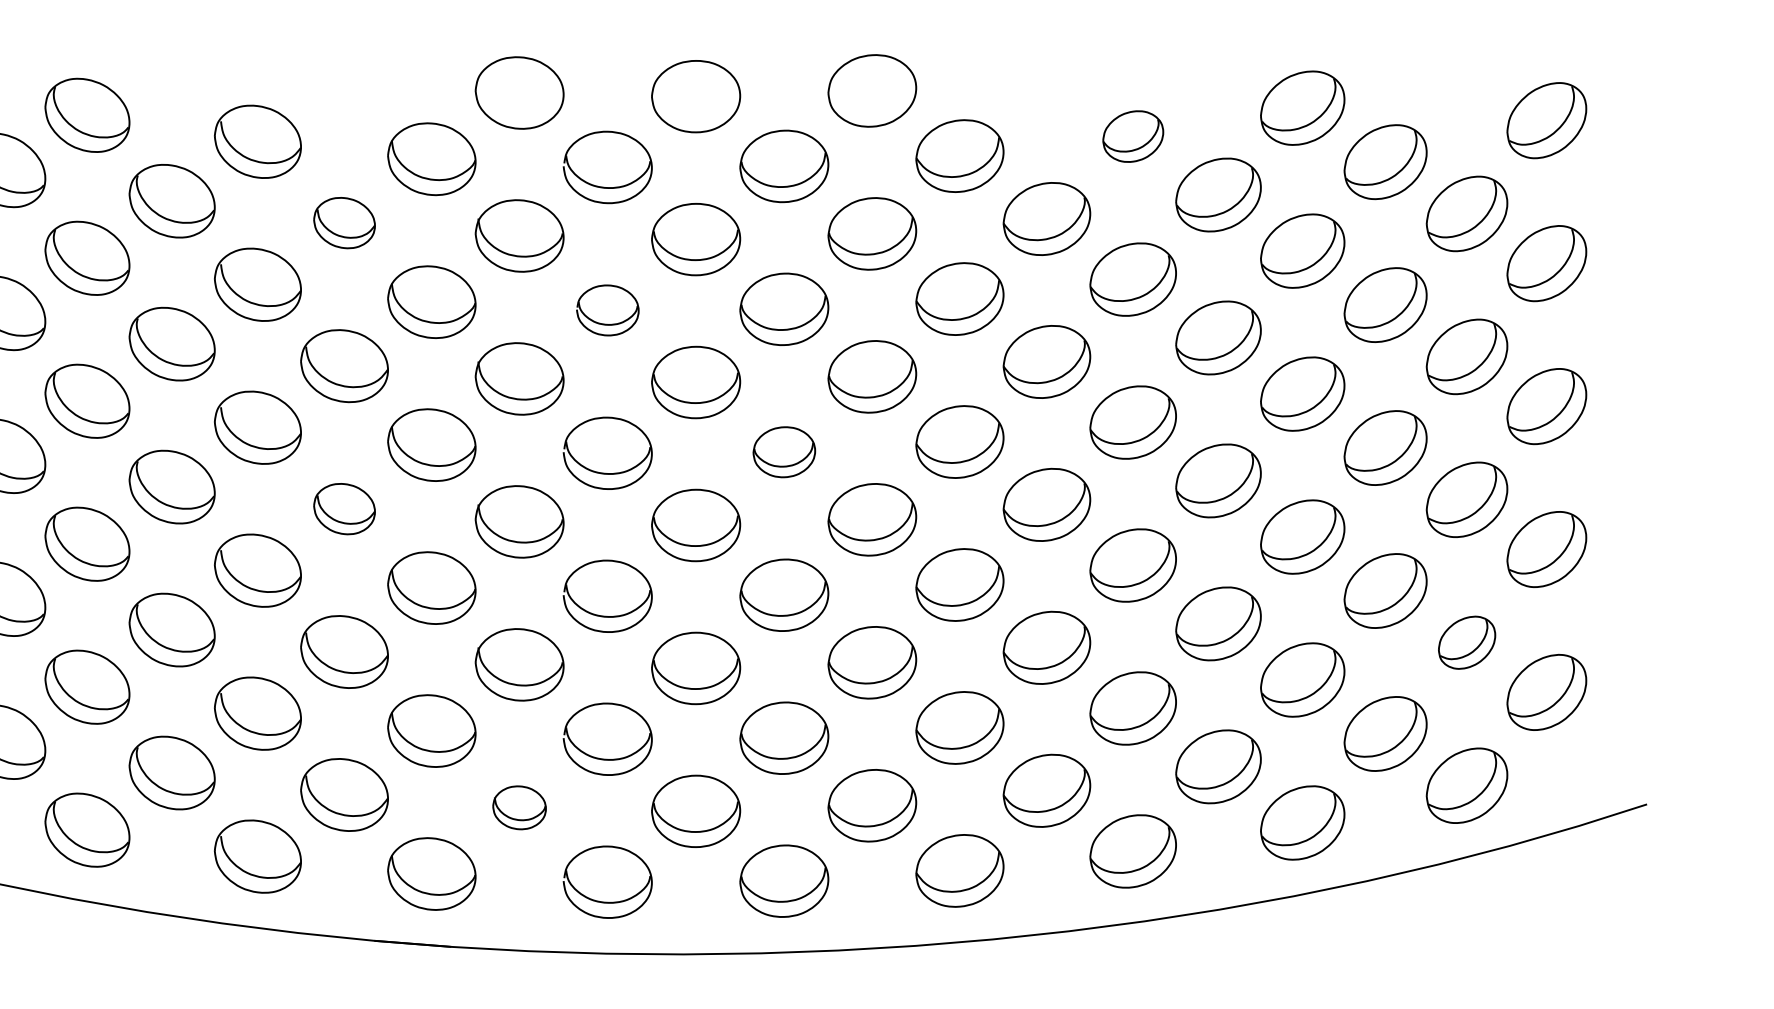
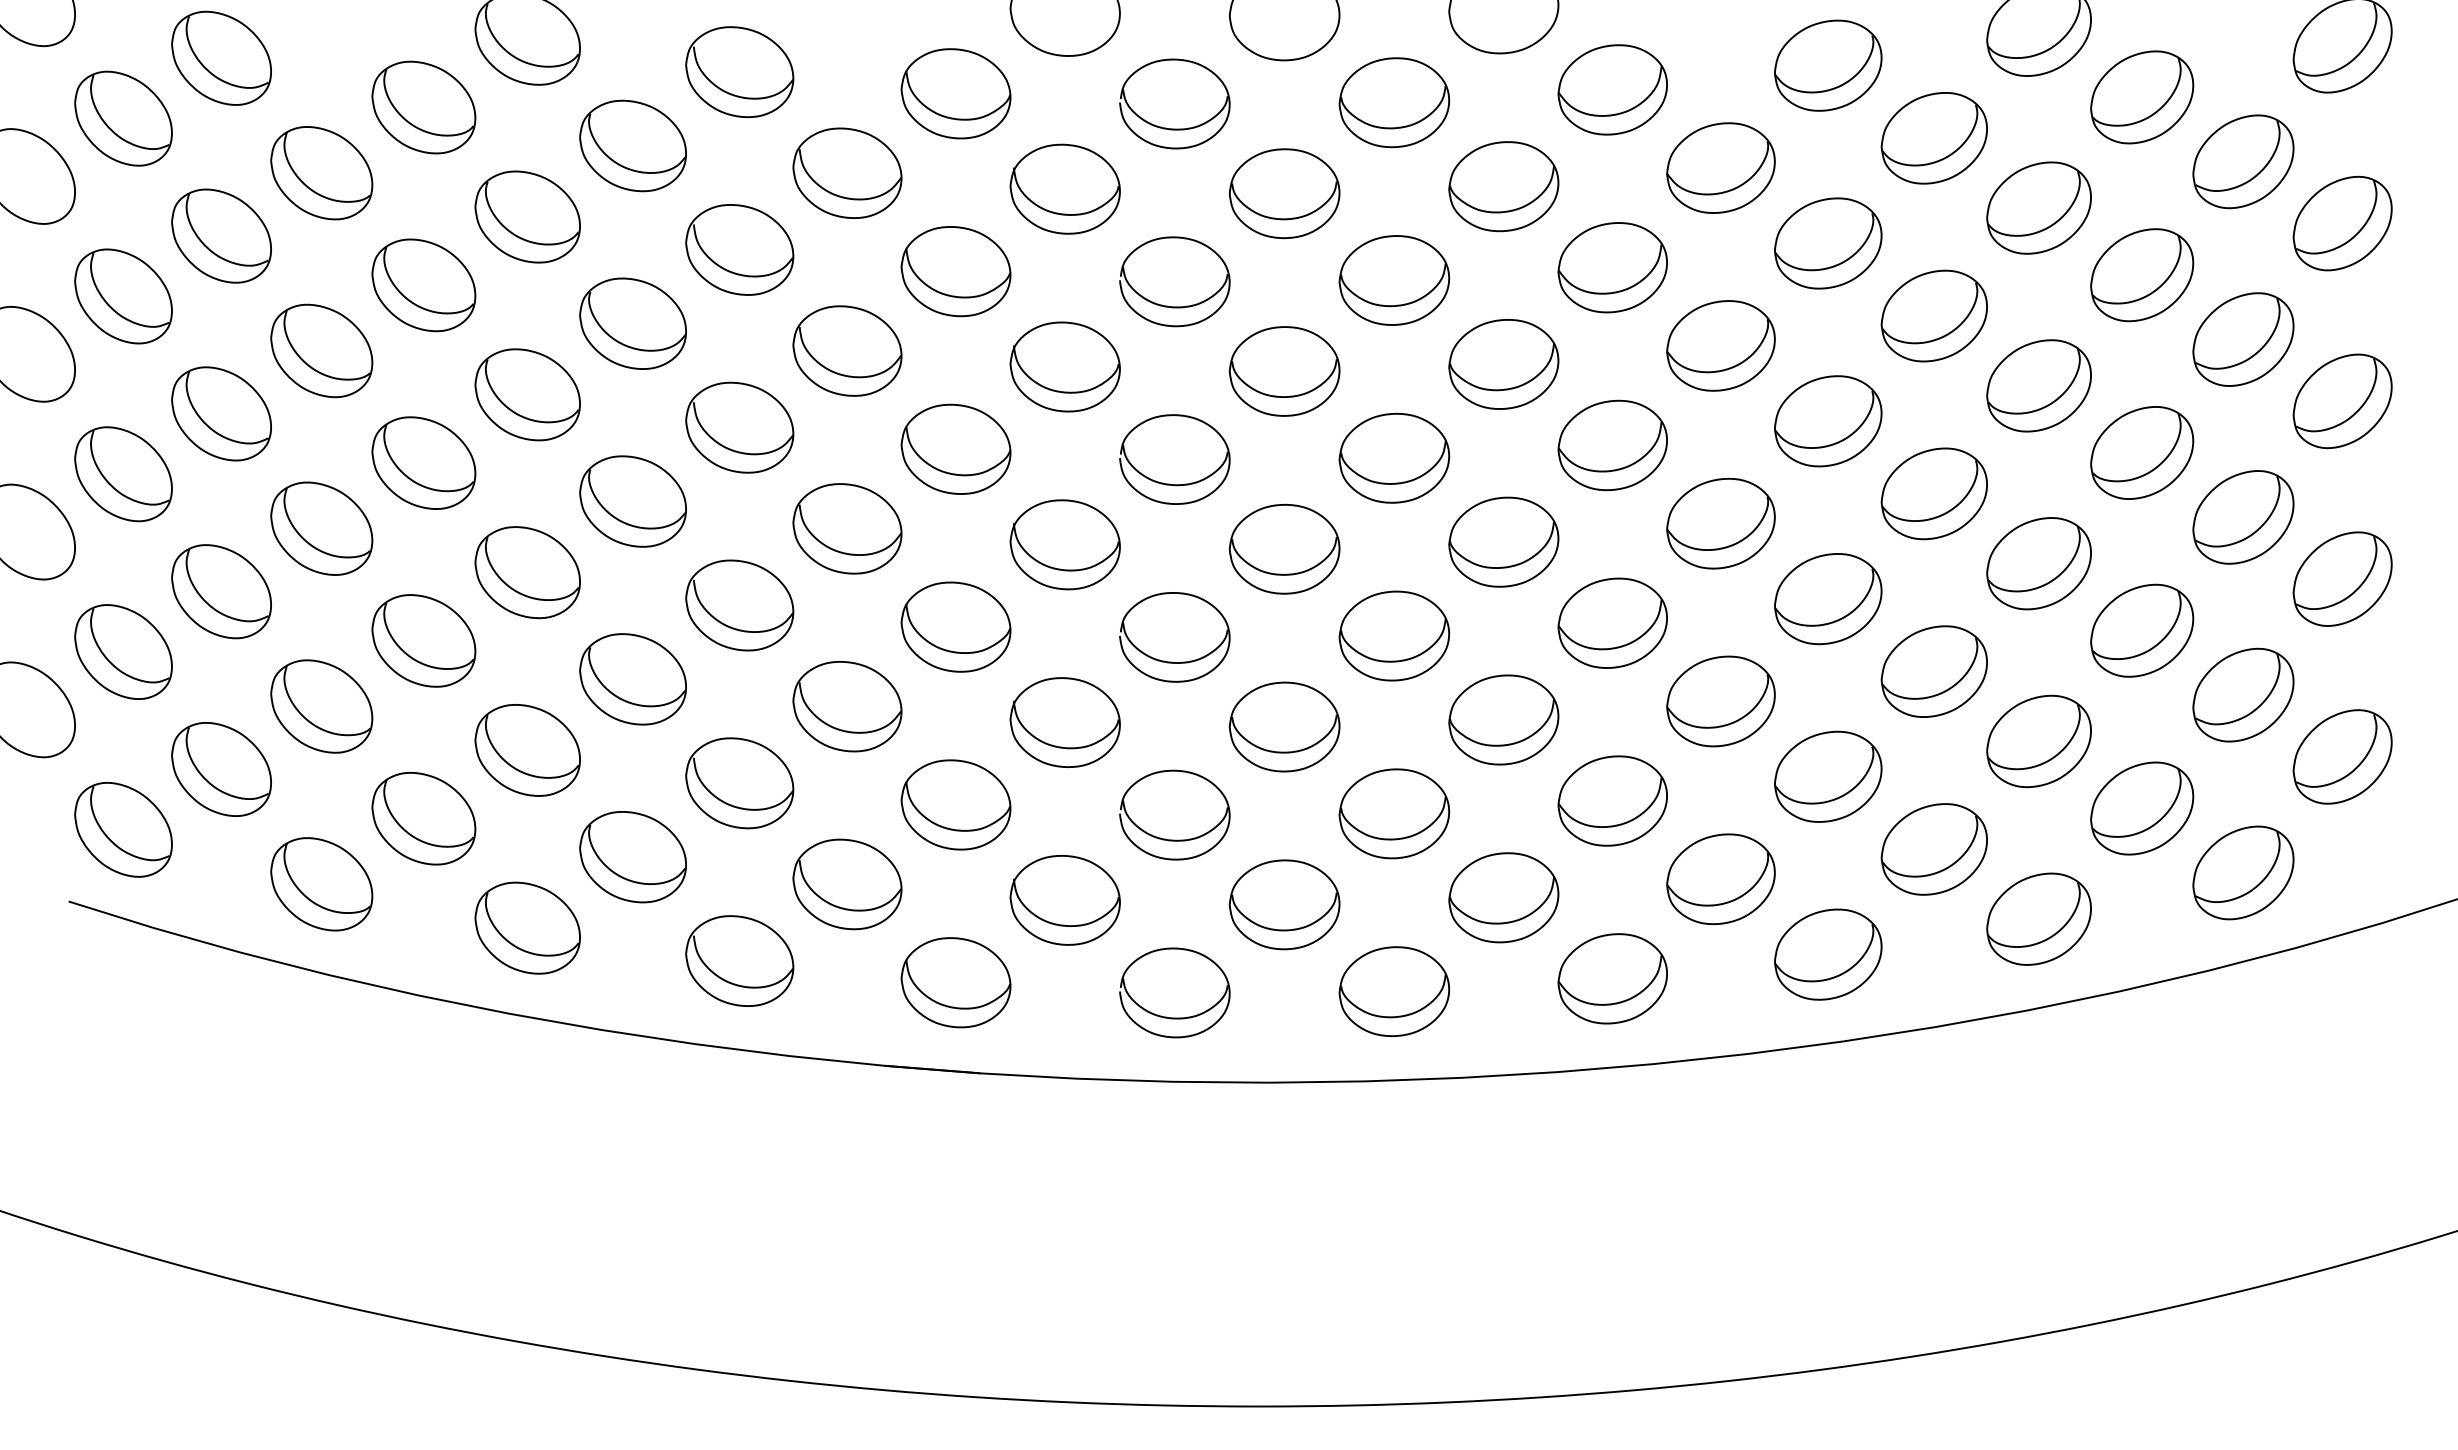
part: (1133, 136) -> (1828, 65), size x1.43
part: (344, 222) -> (847, 172), size x1.43
part: (607, 310) -> (1174, 281), size x1.43
part: (784, 451) -> (1394, 457), size x1.43
part: (344, 508) -> (847, 528), size x1.43
part: (1467, 642) -> (2243, 694), size x1.43
part: (519, 807) -> (1064, 900), size x1.67

